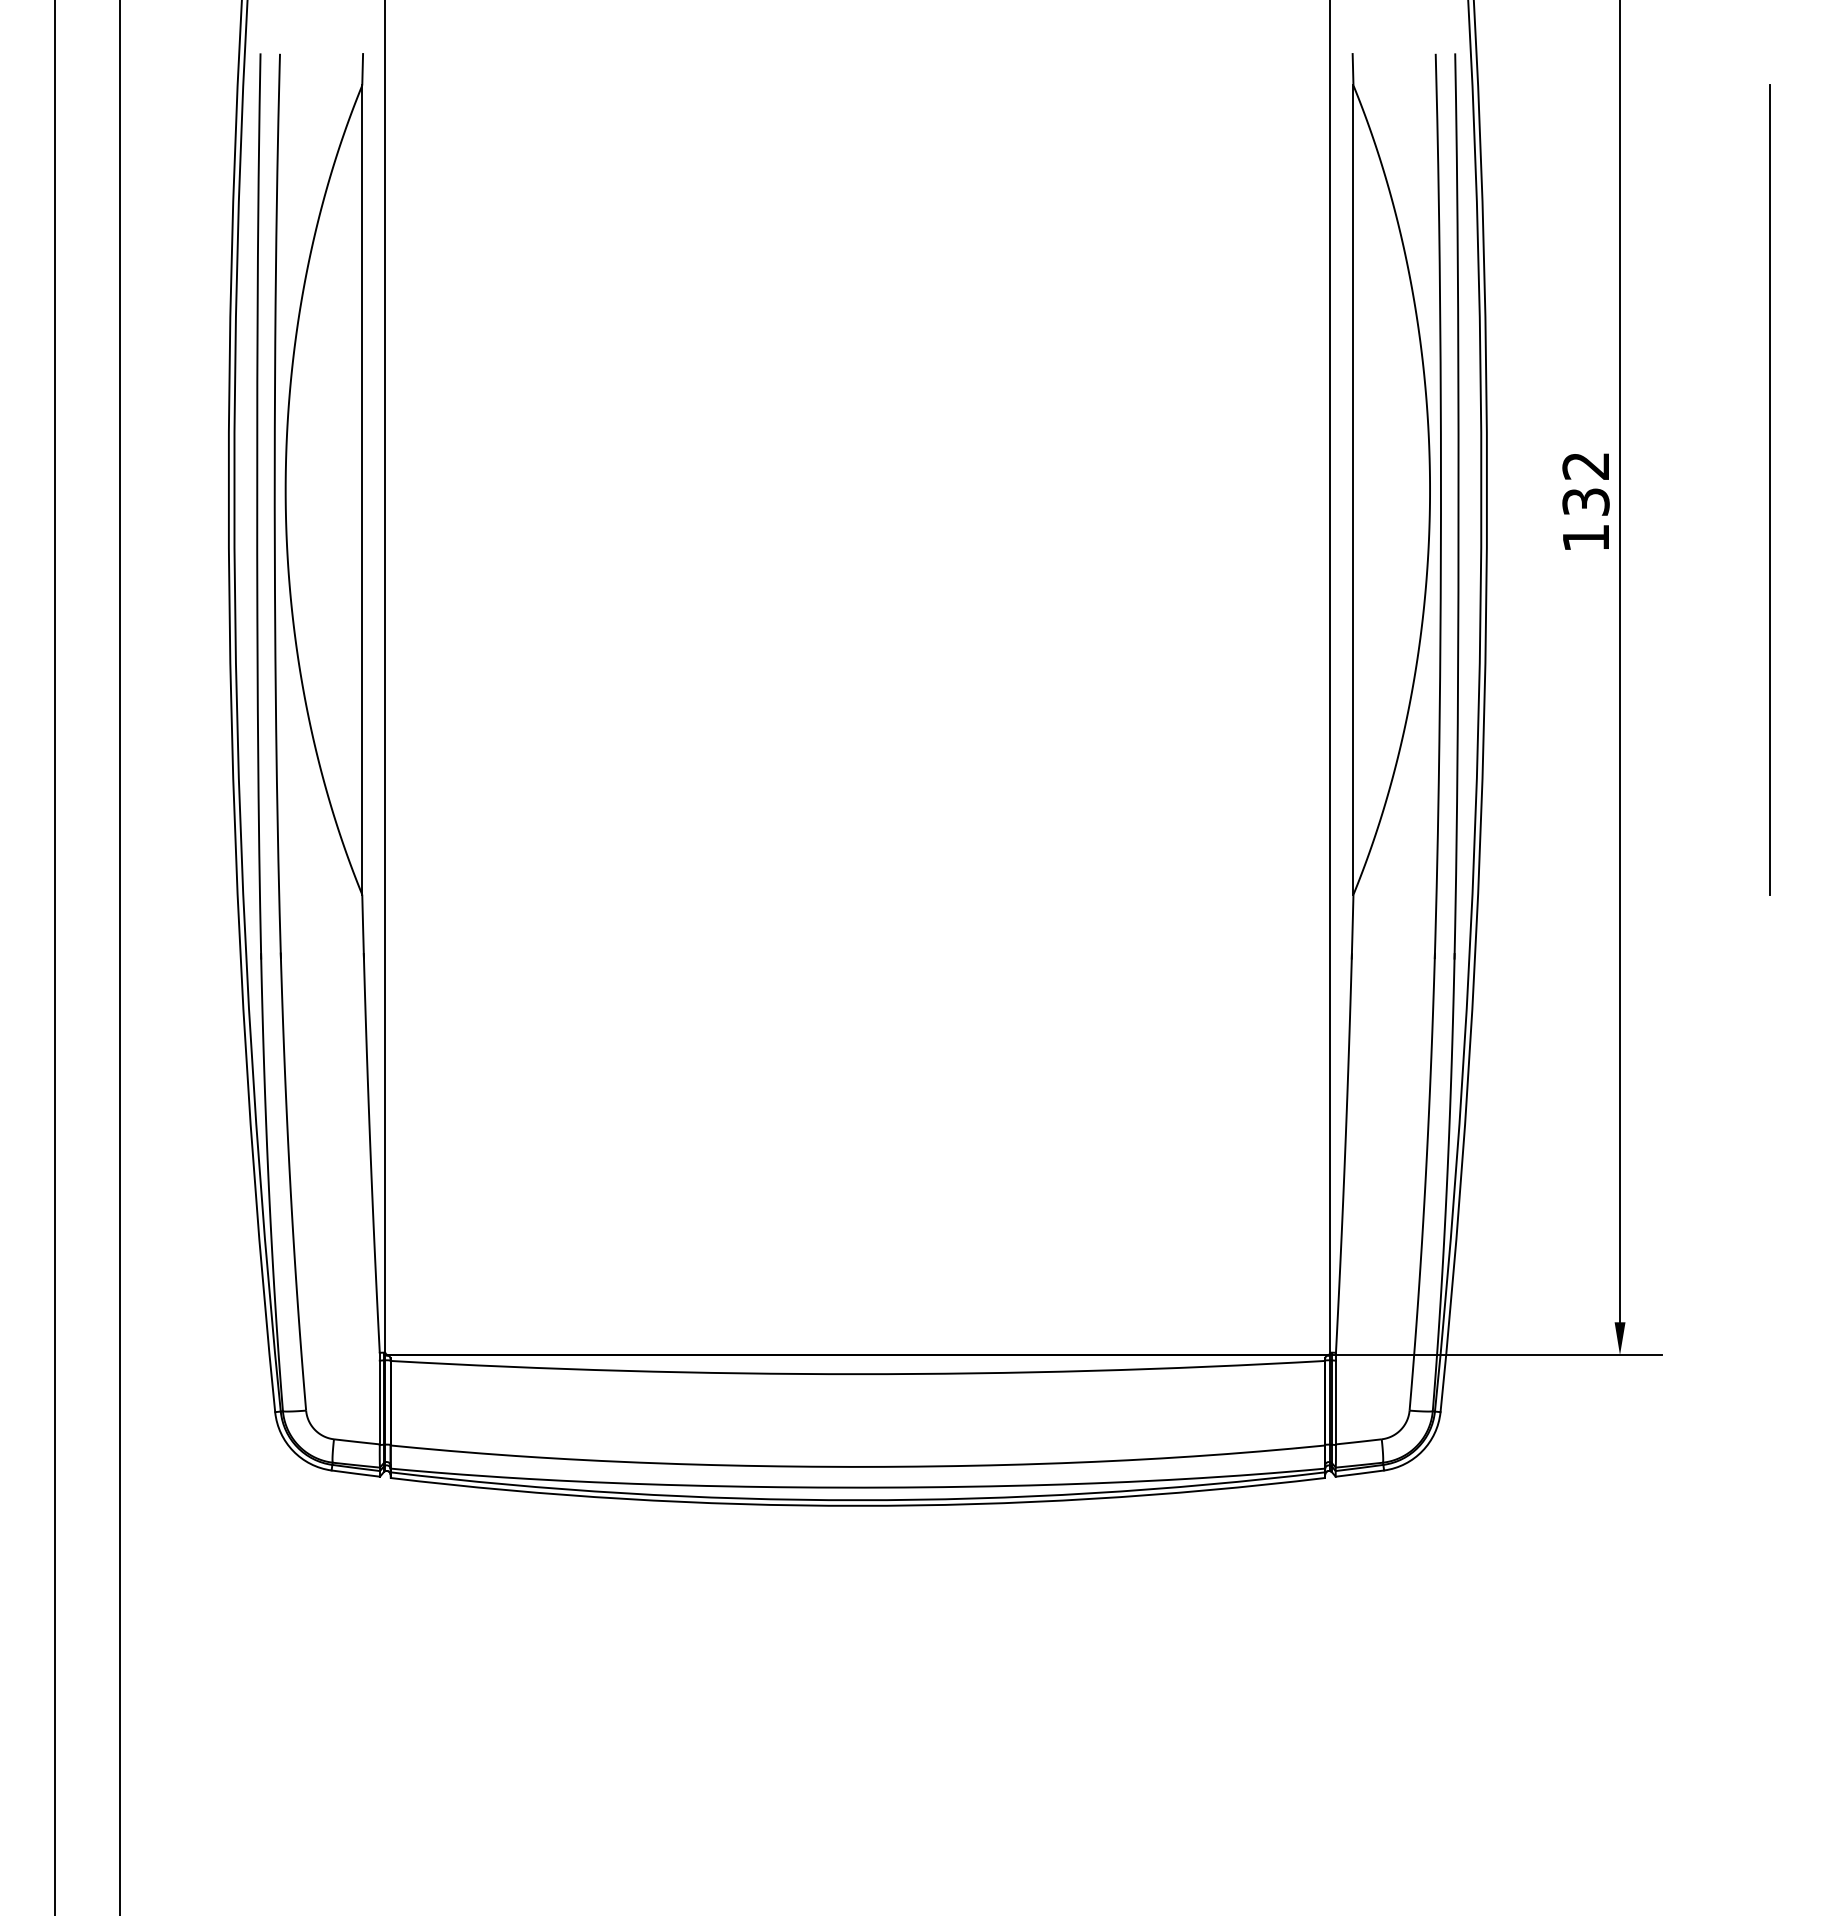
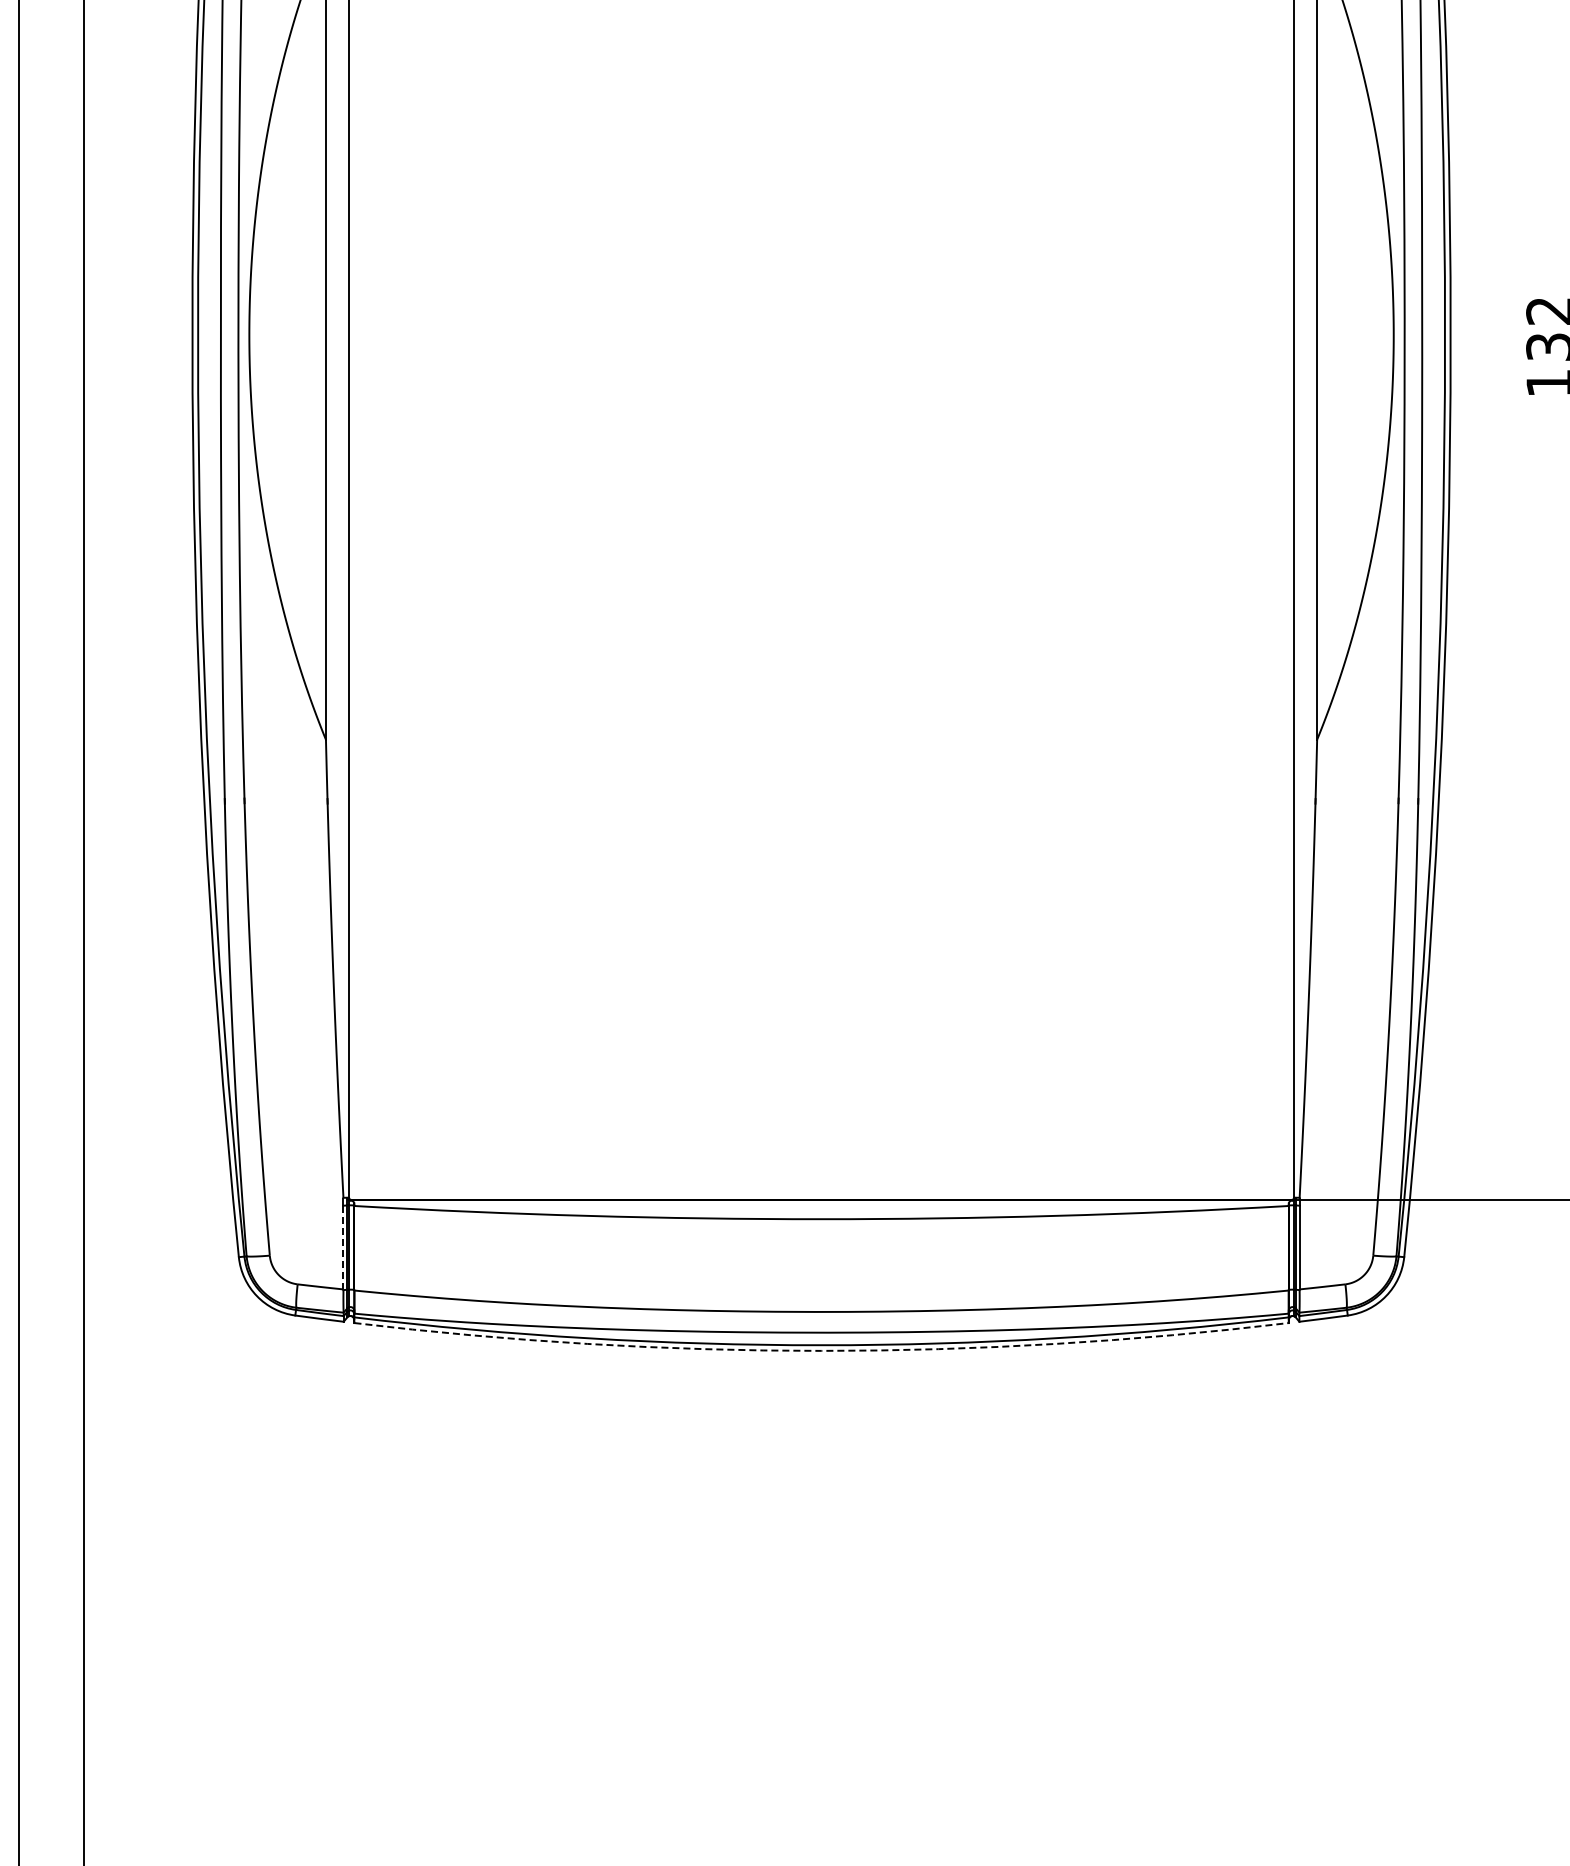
line: (379, 1402) -> (343, 1247), solid -> dashed
arc: (857, 1505) -> (821, 1350), solid -> dashed

